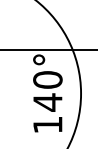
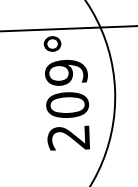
text: (47, 102) -> (67, 105), 140° -> 209°

